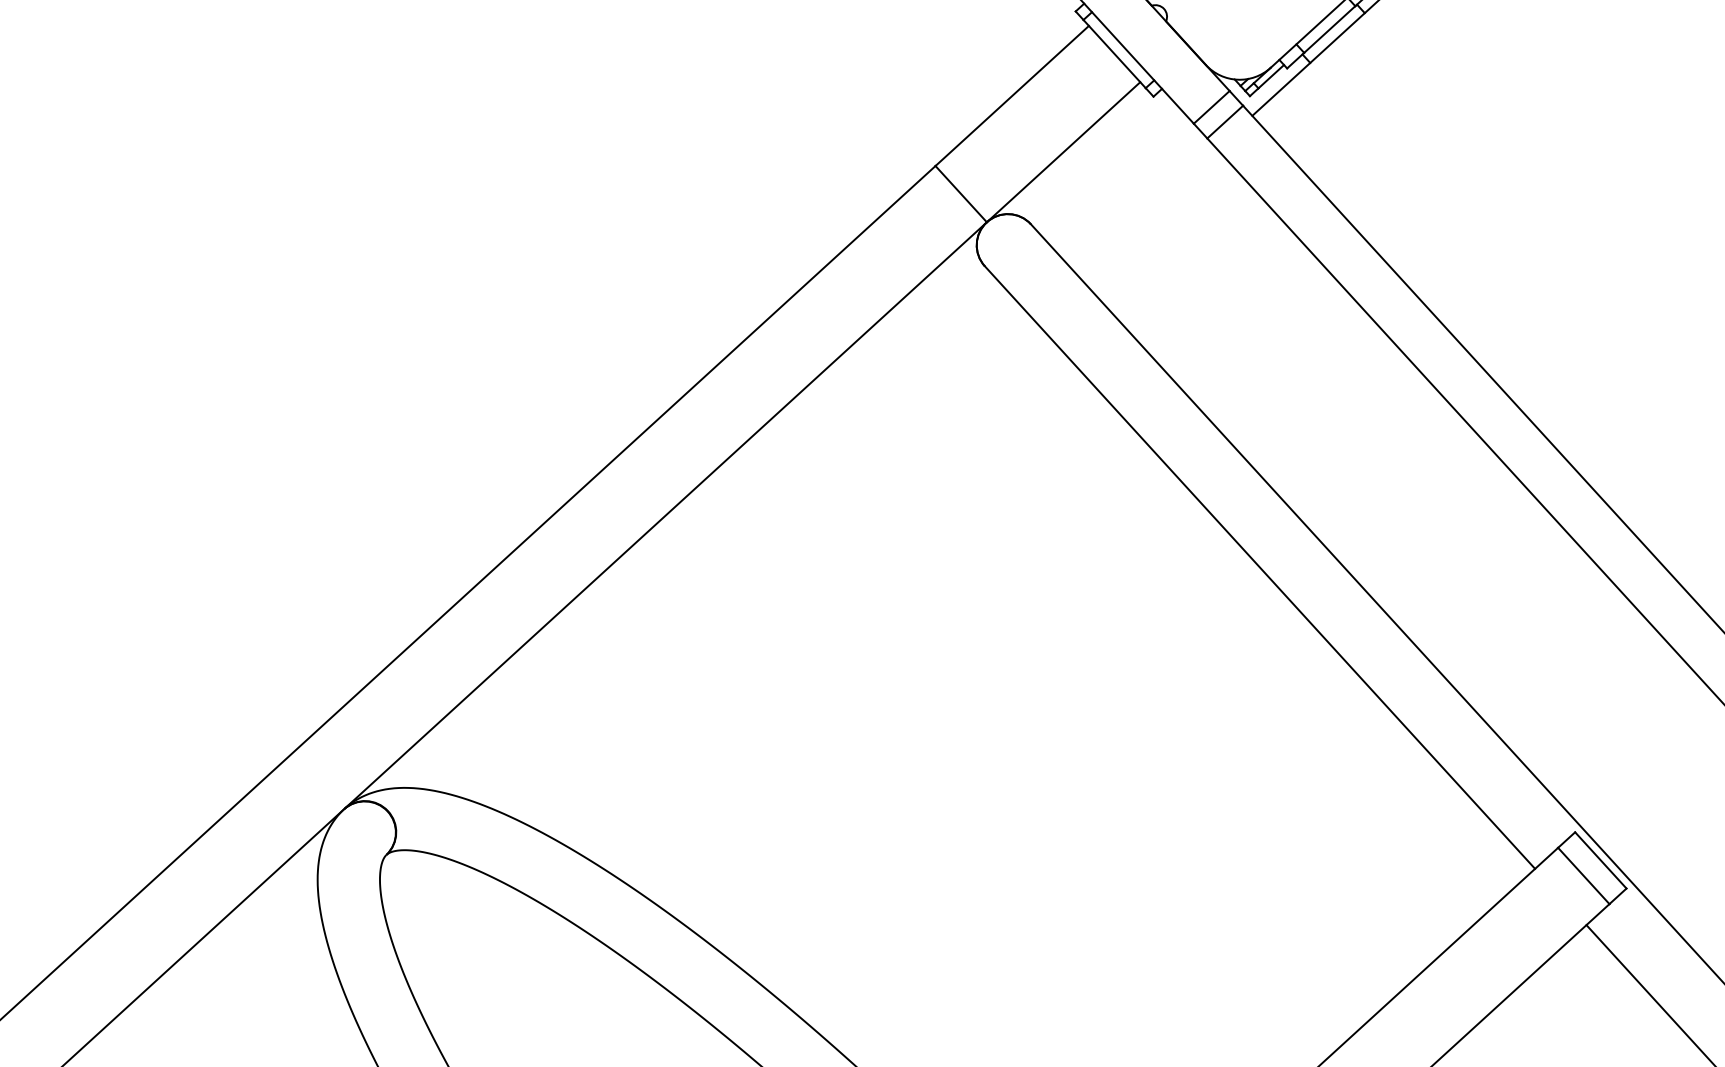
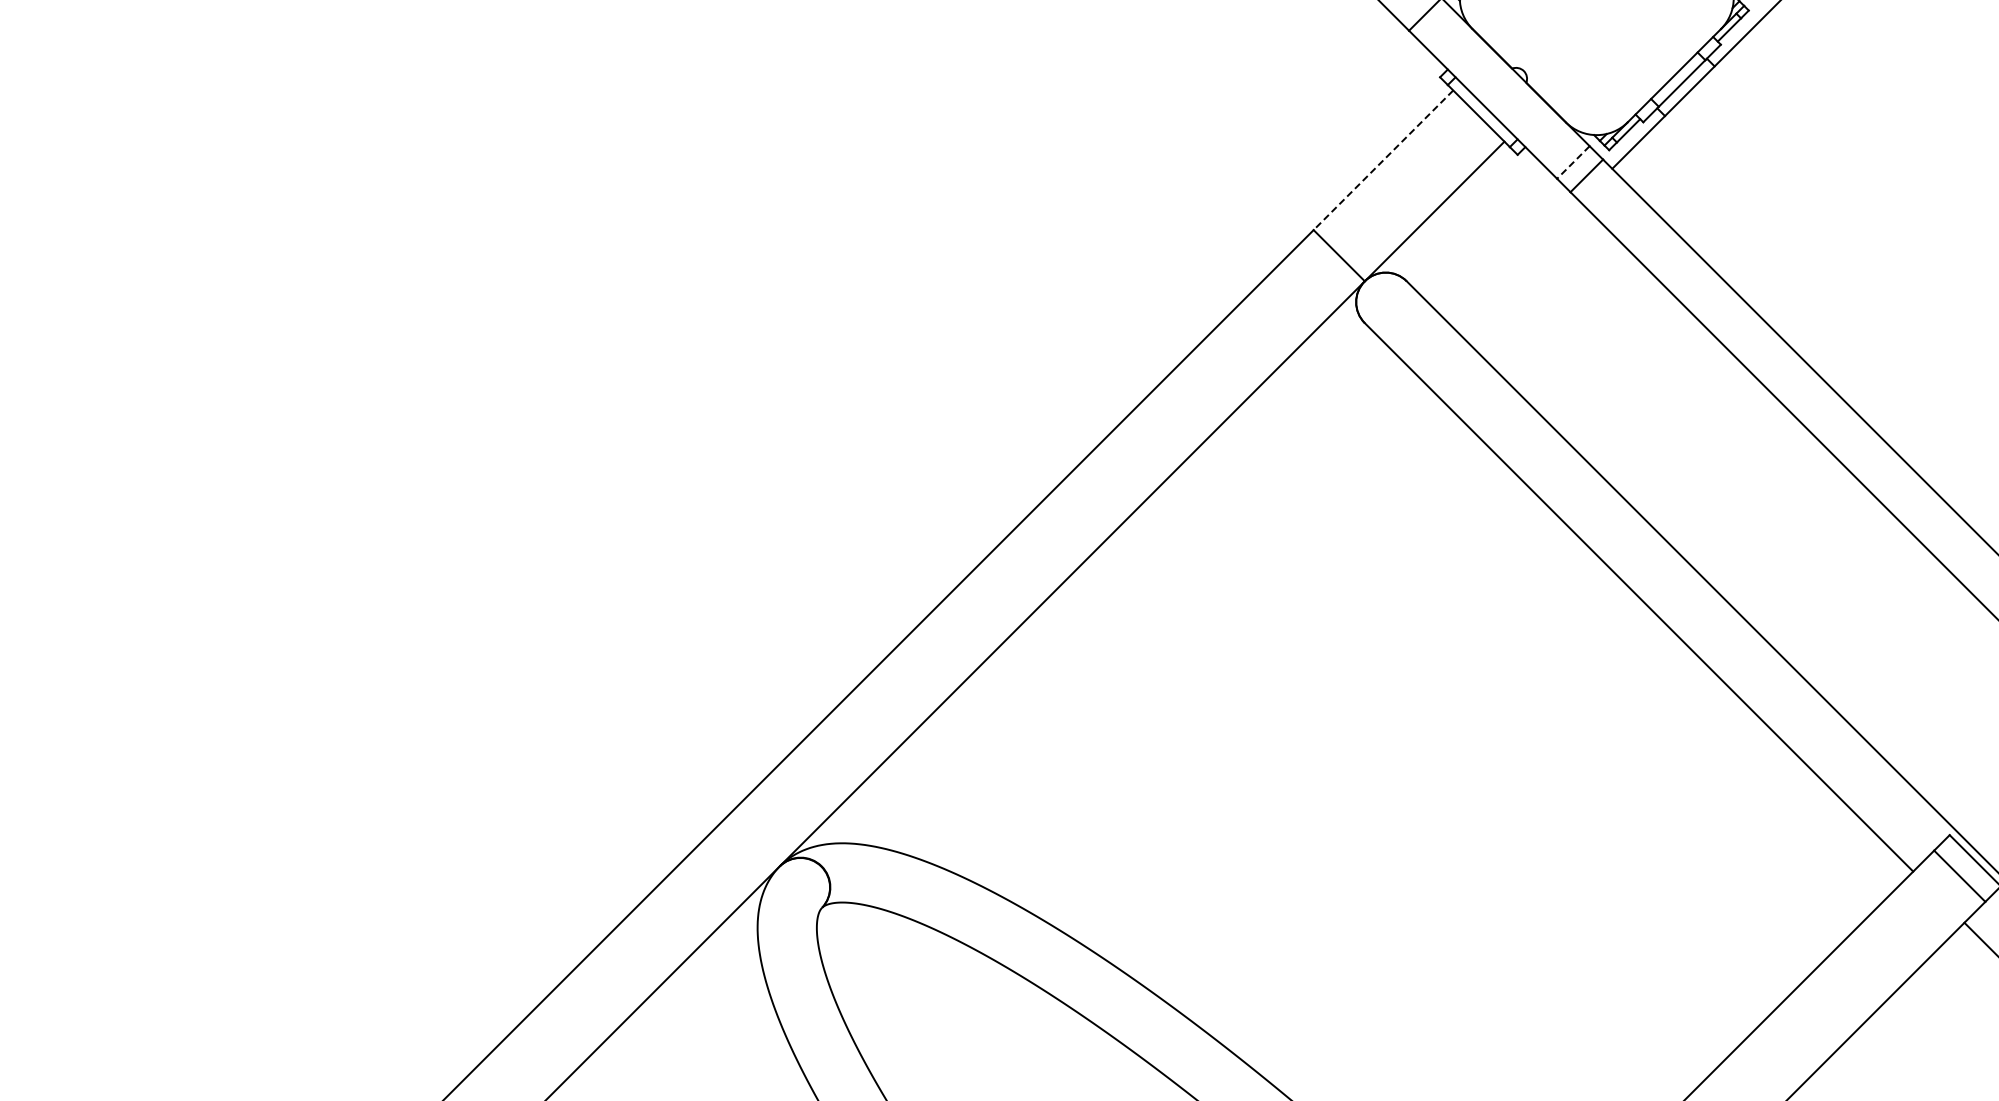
line: (1012, 96) -> (1383, 160), solid -> dashed
line: (1211, 107) -> (1573, 162), solid -> dashed

